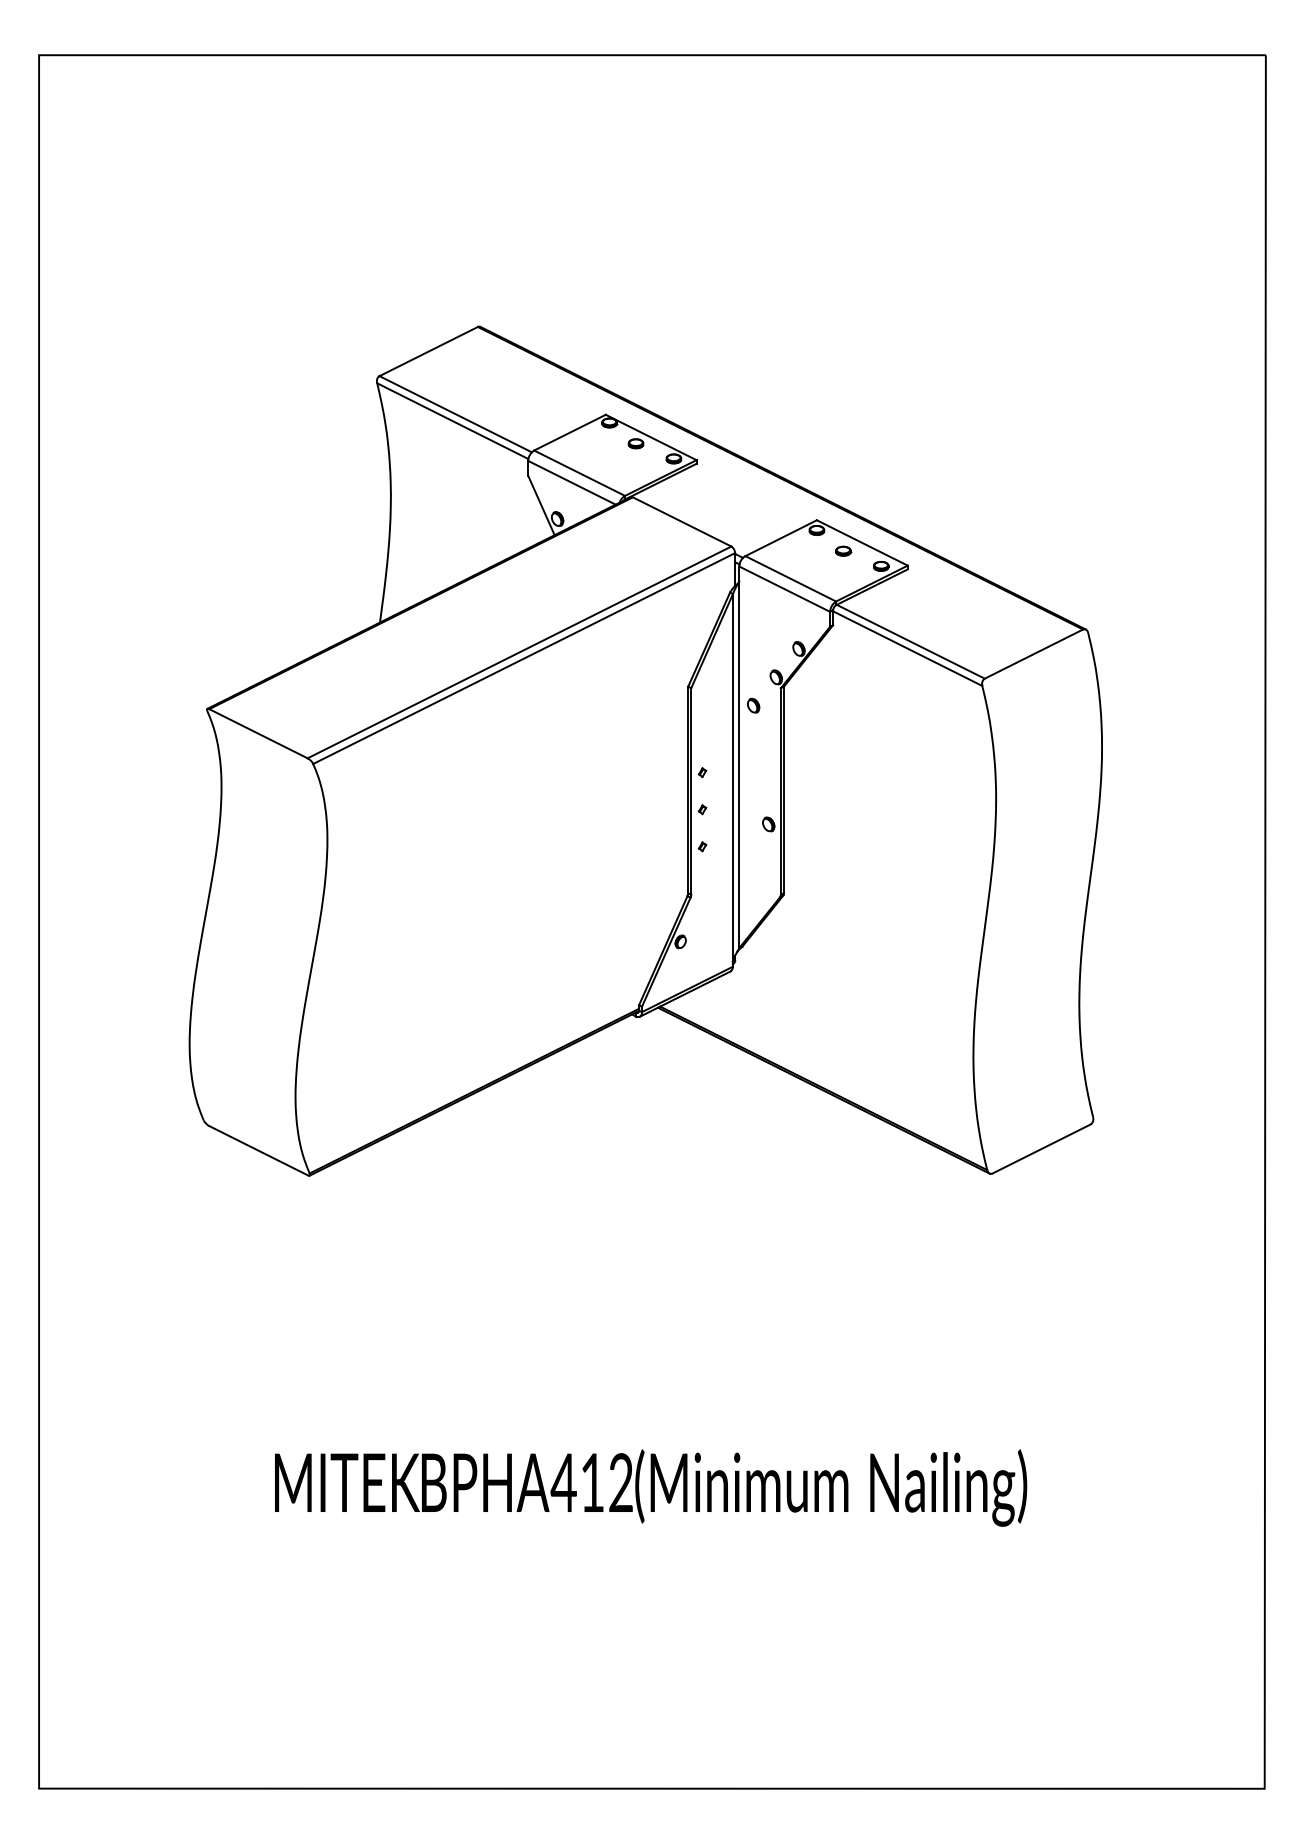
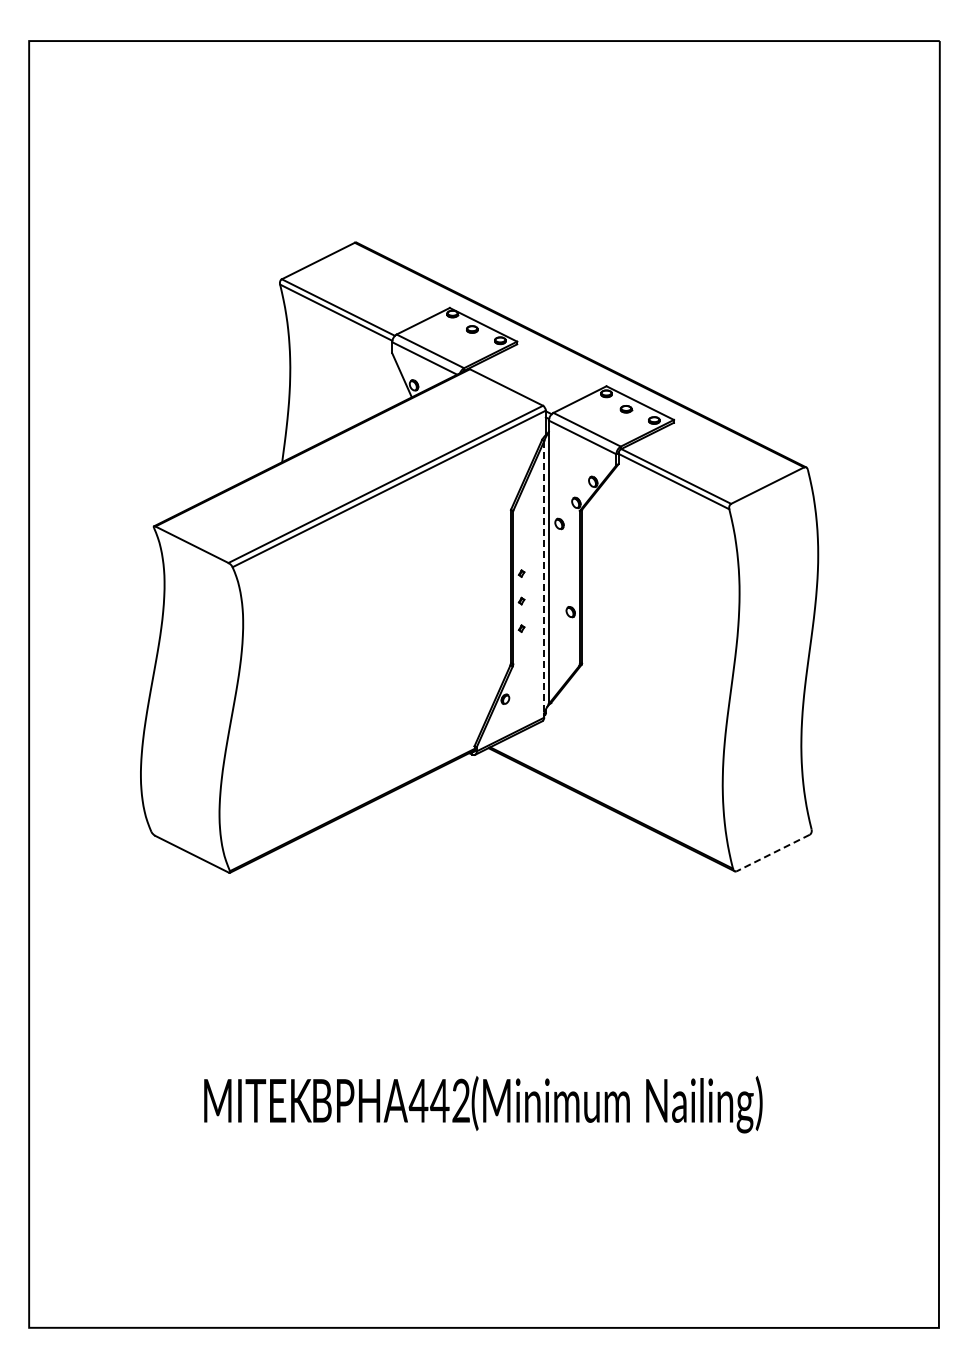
line: (733, 777) -> (544, 577), solid -> dashed
line: (1041, 1149) -> (773, 853), solid -> dashed
text: (591, 1482) -> (439, 1100), BPHA412 -> BPHA442

